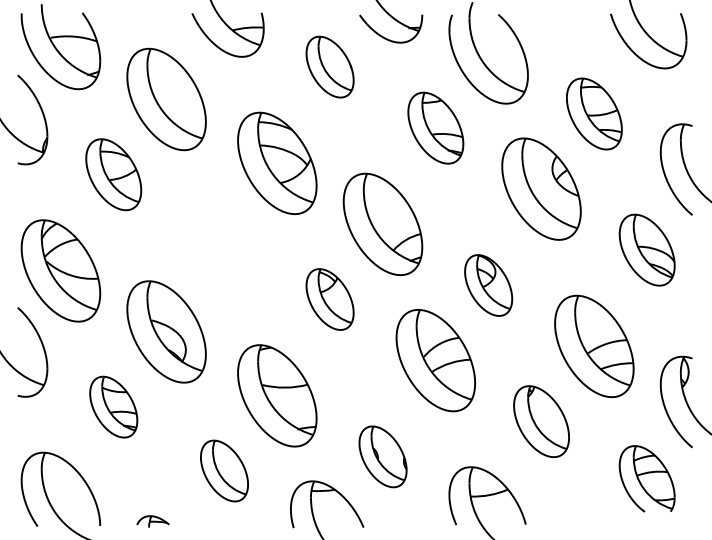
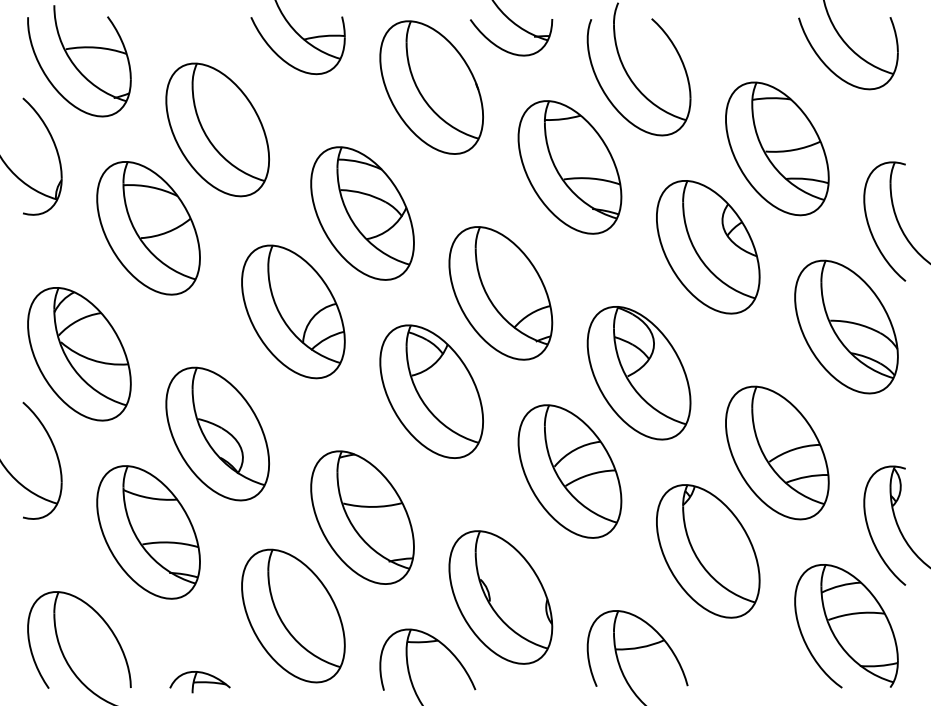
part: (330, 67) -> (431, 87), size x1.67
part: (594, 113) -> (777, 148), size x1.43
part: (435, 128) -> (569, 167), size x1.43
part: (113, 174) -> (148, 228), size x1.43
part: (224, 238) -> (293, 311), added
part: (647, 249) -> (846, 326), size x1.43
part: (488, 285) -> (638, 373), size x1.67
part: (330, 299) -> (431, 391), size x1.67
part: (113, 407) -> (148, 532), size x1.67
part: (541, 421) -> (708, 551), size x1.43
part: (382, 456) -> (500, 597), size x1.67
part: (224, 470) -> (293, 615), size x1.67
part: (647, 479) -> (846, 626), size x1.43
part: (152, 521) -> (199, 682), size x1.43

